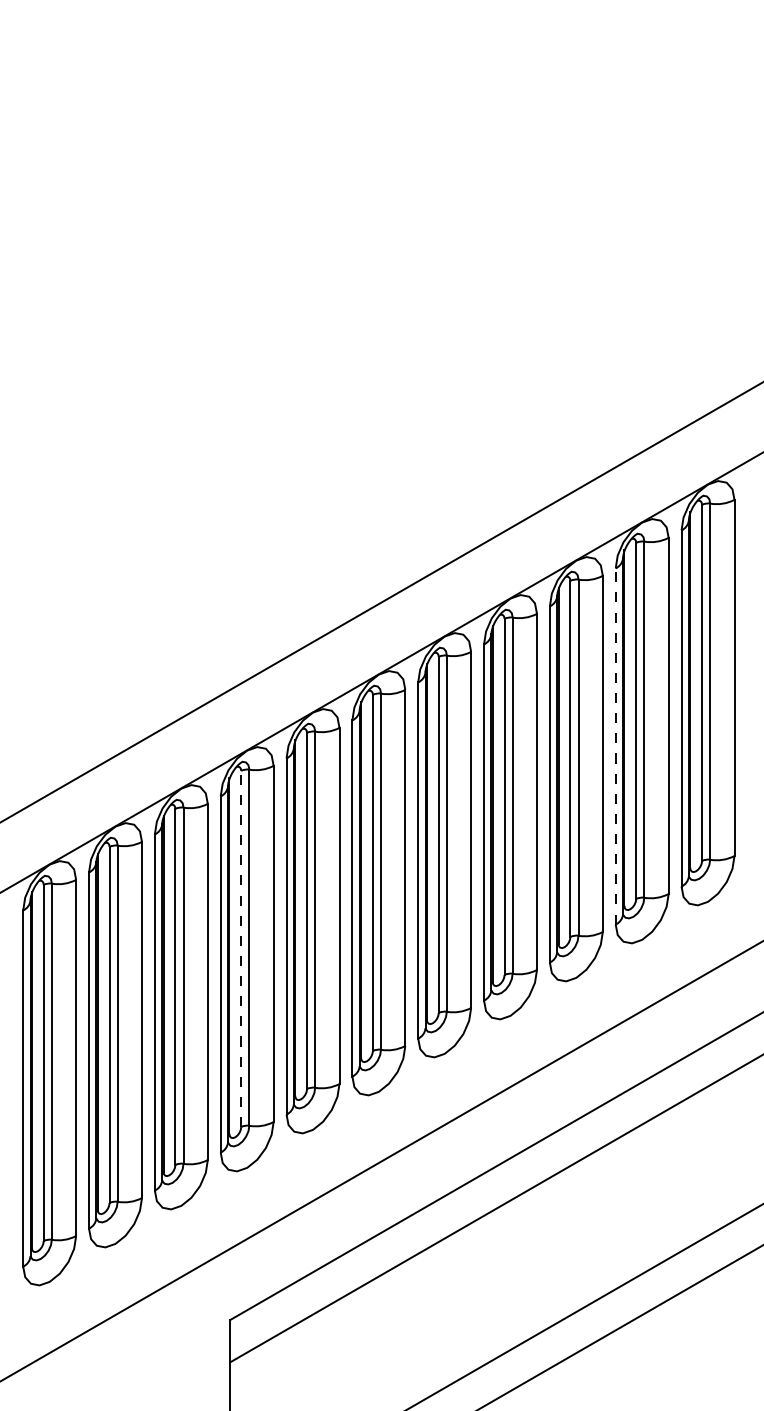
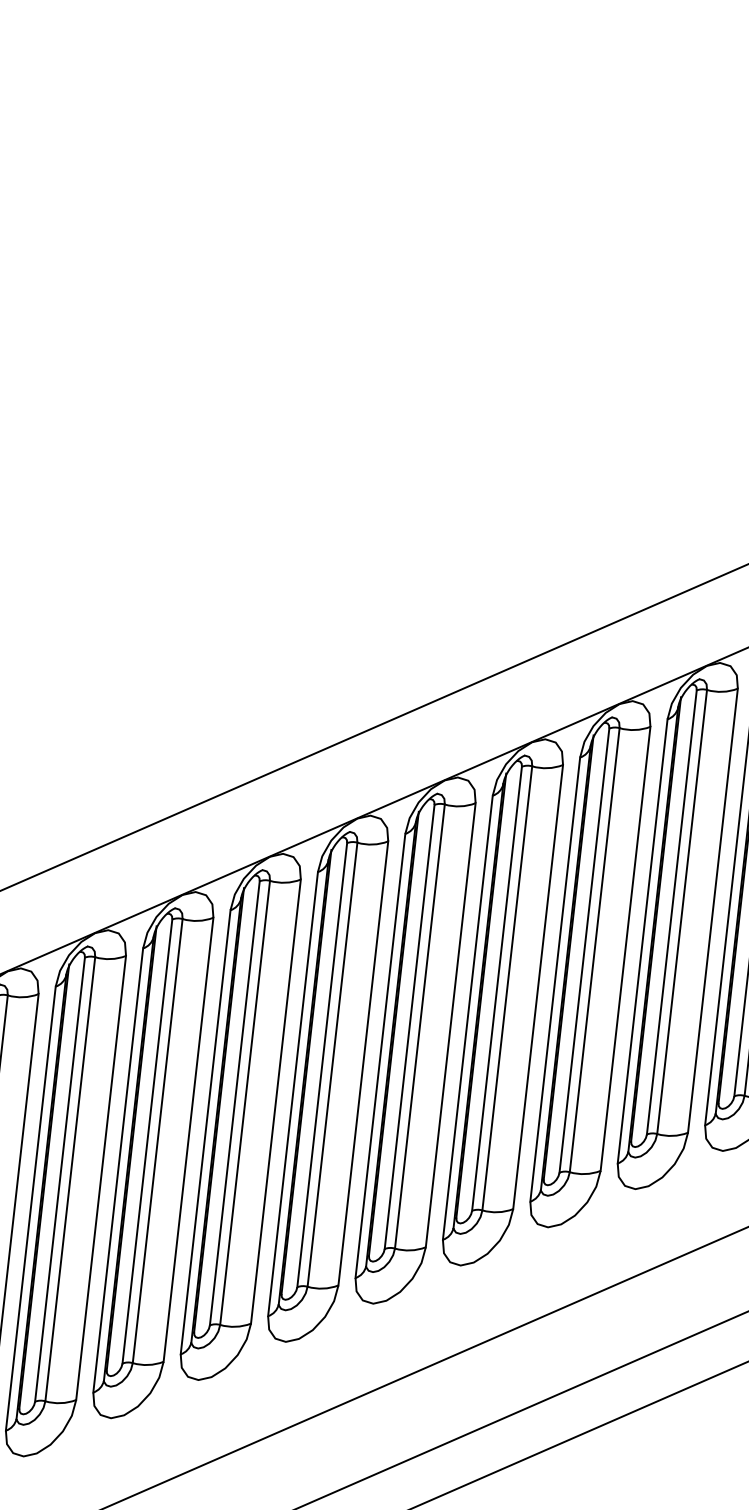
line: (615, 746) -> (642, 941), dashed -> solid
line: (241, 948) -> (147, 1140), dashed -> solid

